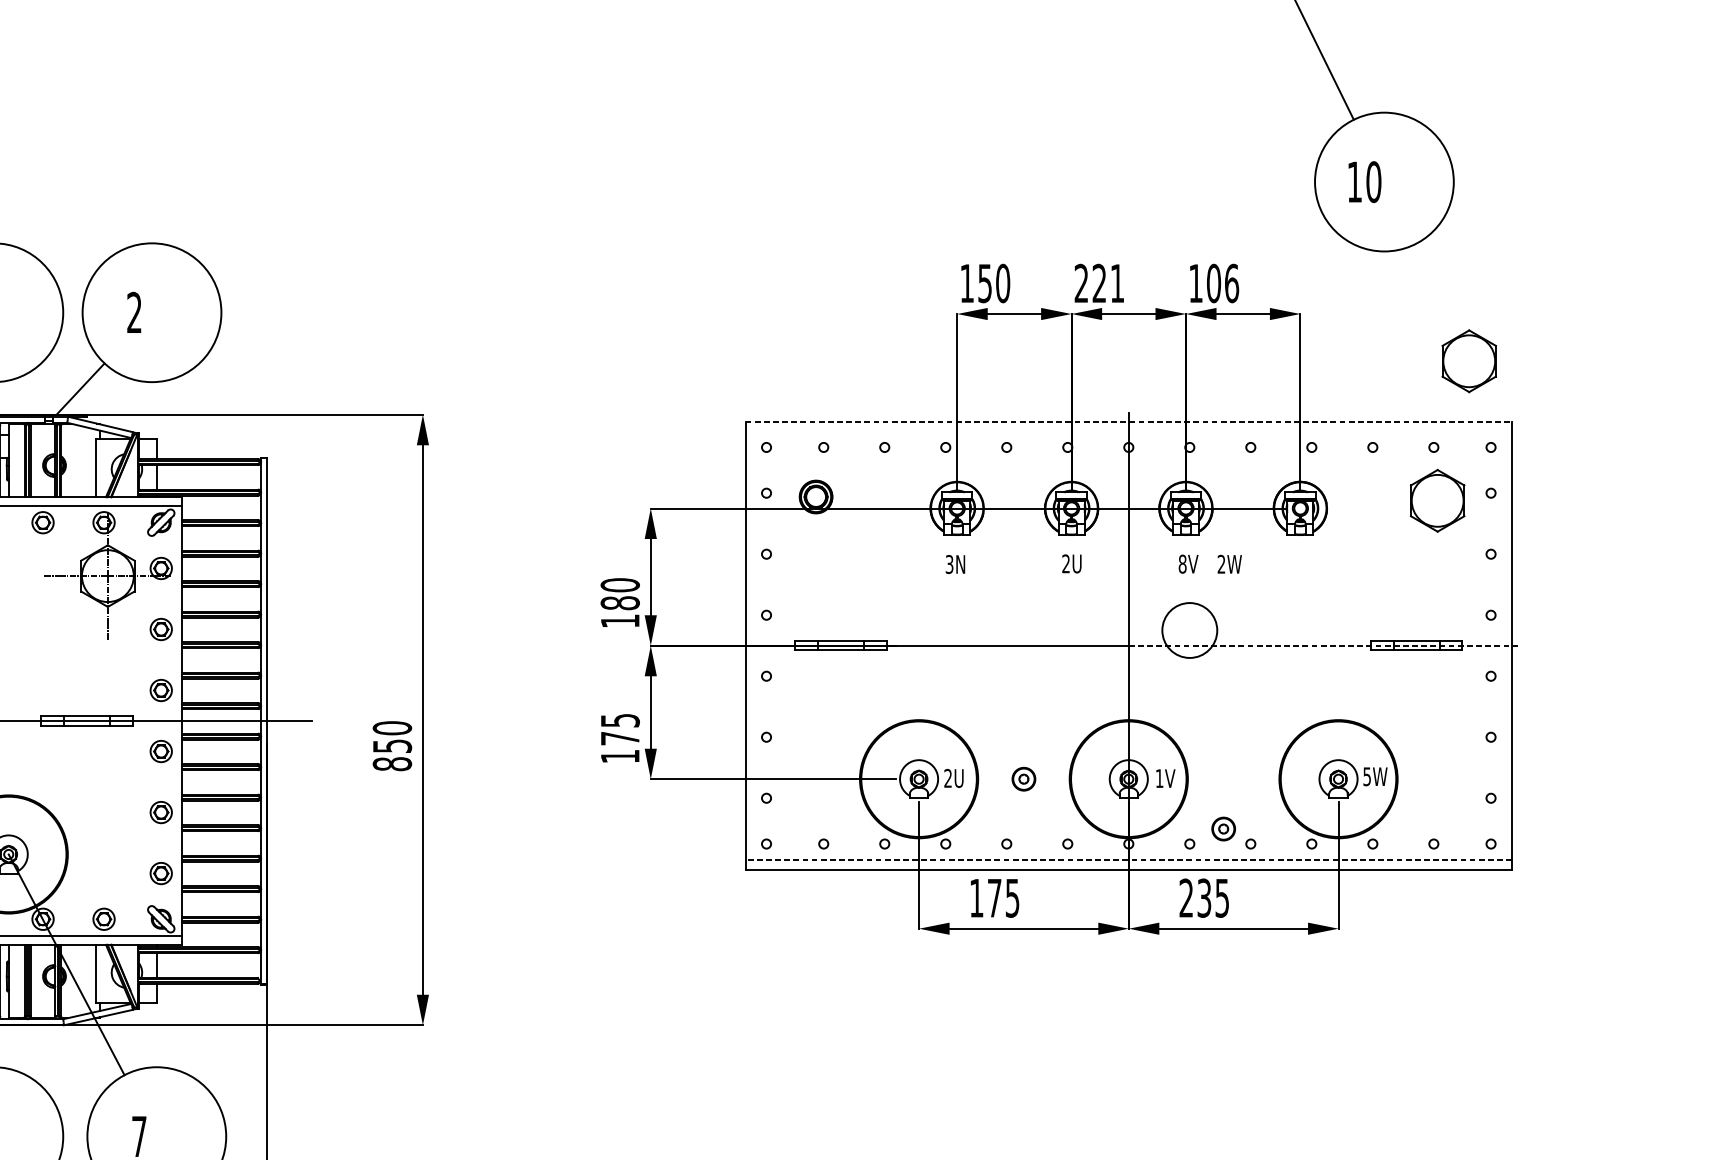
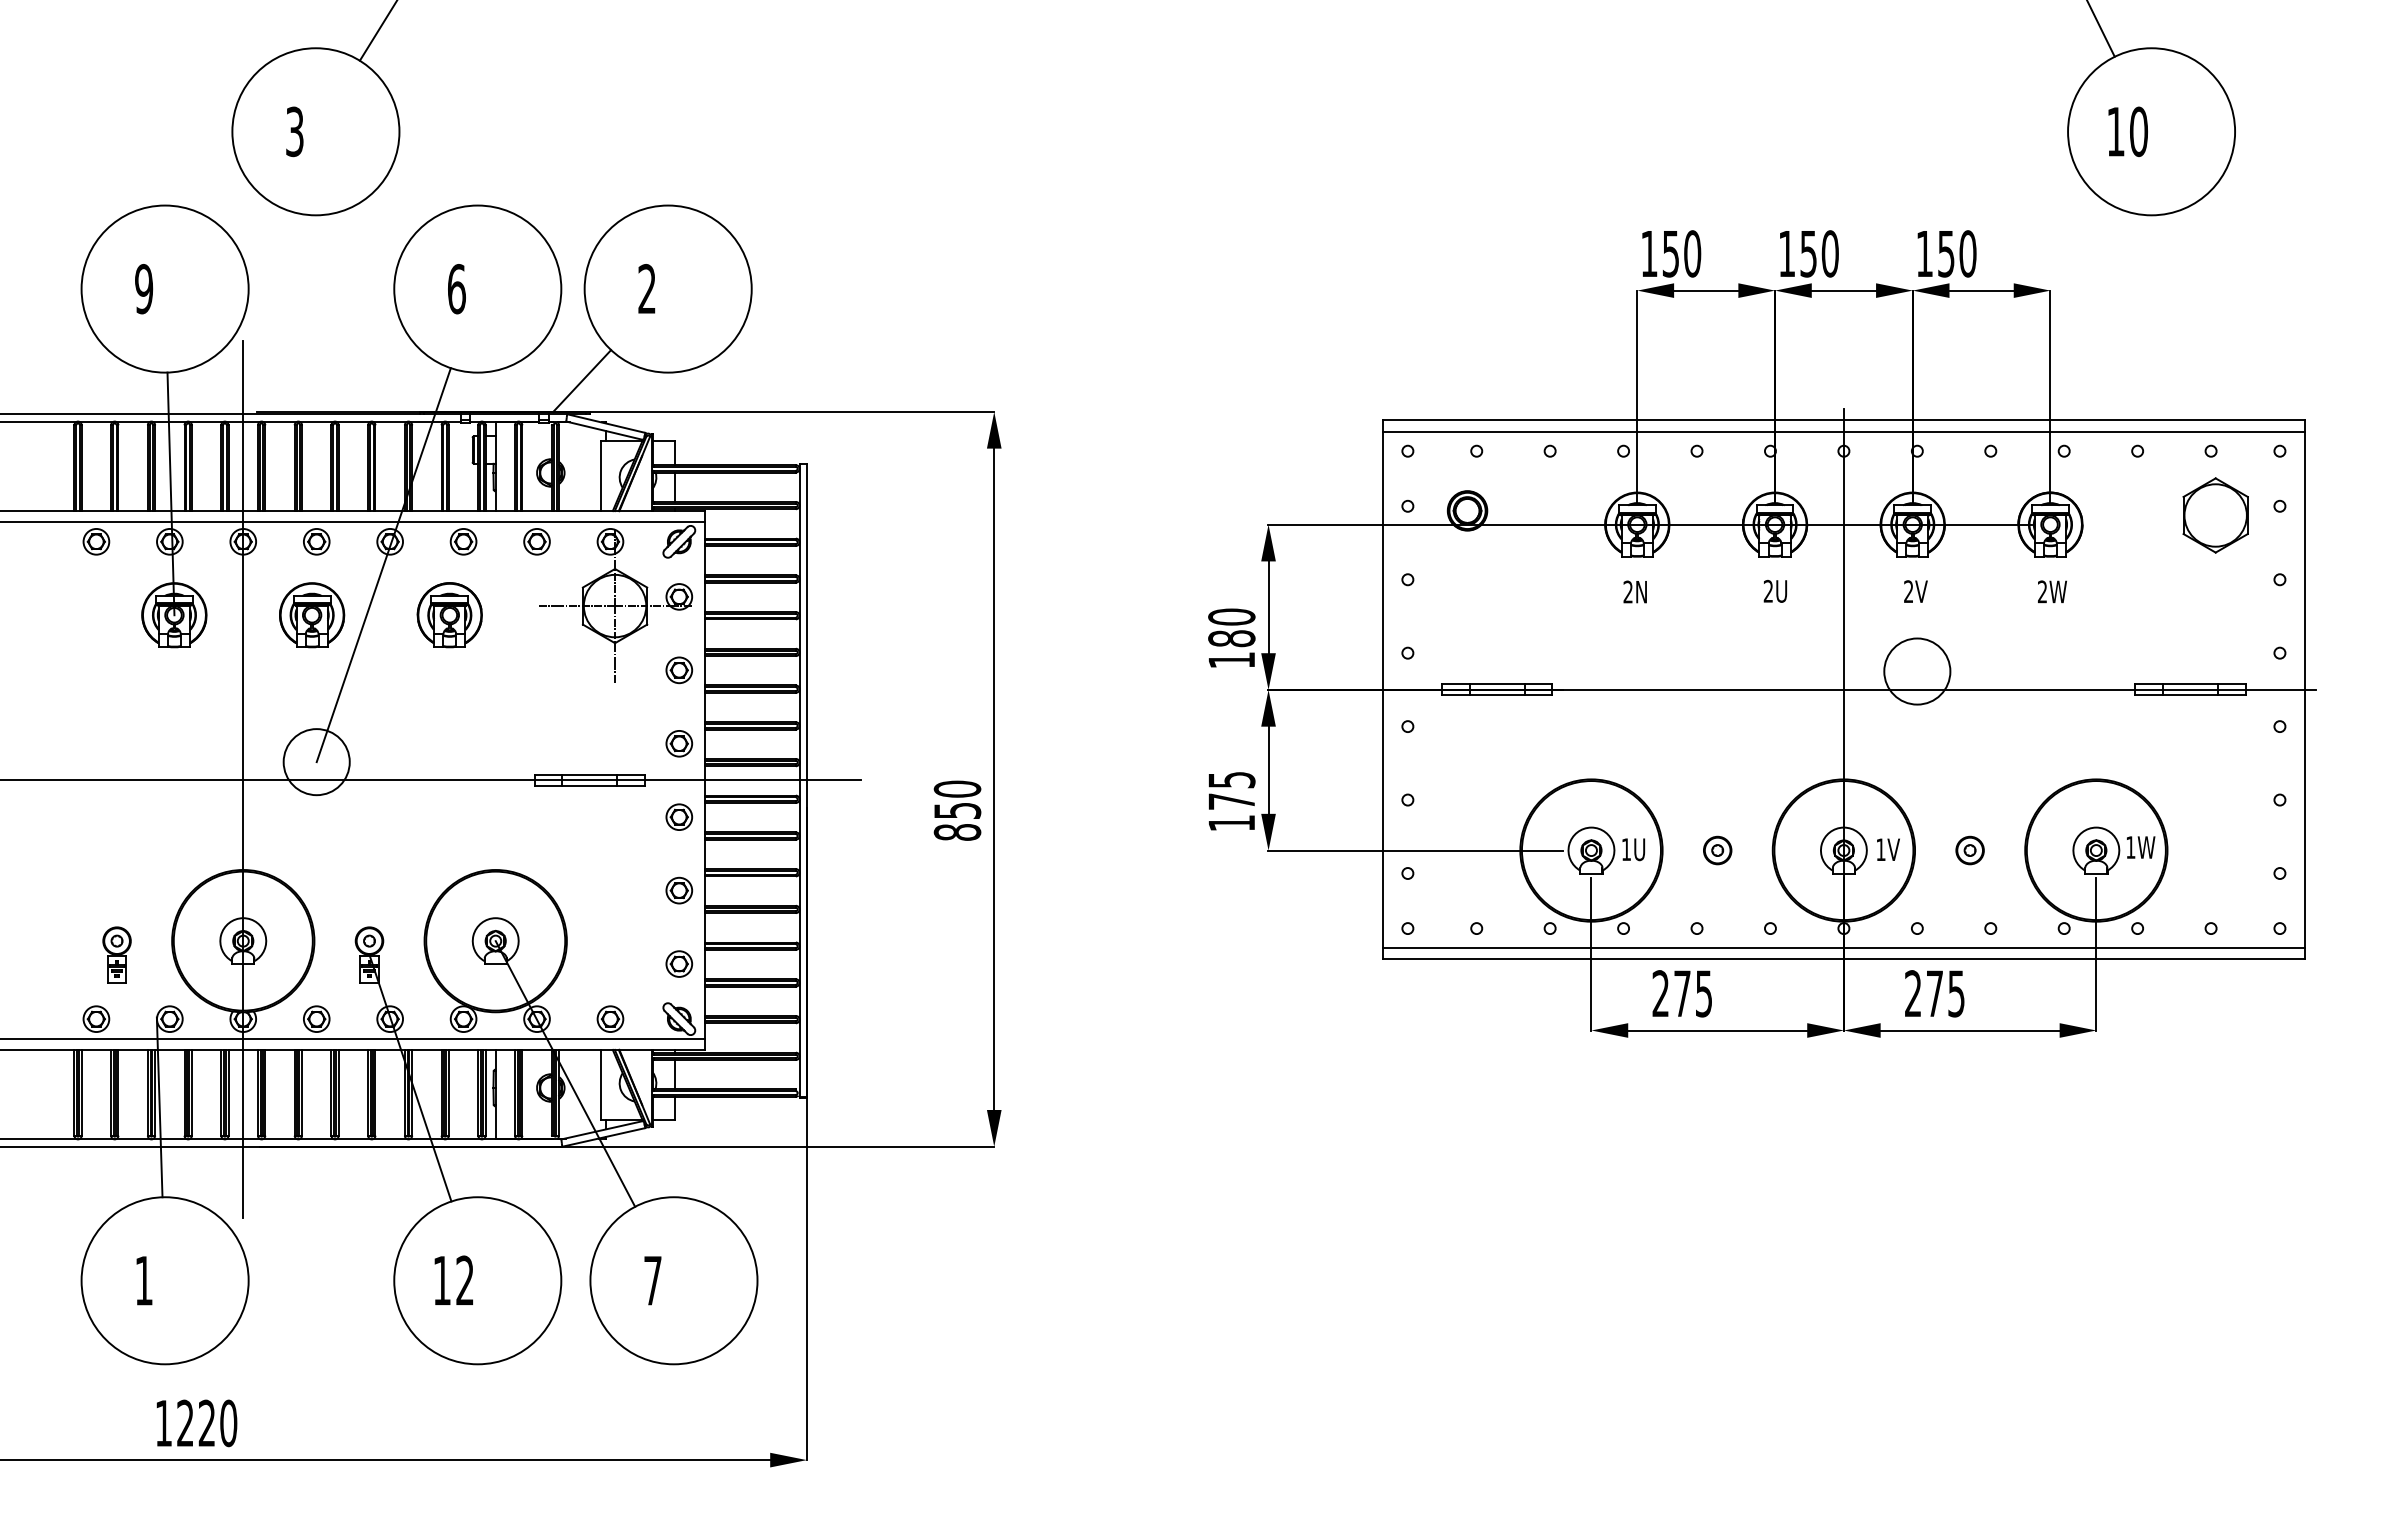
text: (1099, 283) -> (1808, 253), 221 -> 150
text: (1223, 283) -> (1957, 253), 106 -> 150
part: (1469, 361) -> (2253, 347), removed
line: (1129, 421) -> (1844, 420), dashed -> solid
line: (1128, 431) -> (1843, 431), added
text: (1182, 563) -> (1908, 591), 8V -> 2V
text: (1229, 563) -> (2052, 591), moved
text: (949, 564) -> (1627, 592), 3N -> 2N
line: (1325, 645) -> (2080, 689), dashed -> solid
text: (1366, 776) -> (2130, 847), 5W -> 1W
text: (947, 778) -> (1625, 849), 2U -> 1U
part: (1223, 829) -> (1969, 850), moved
line: (1128, 860) -> (1843, 948), dashed -> solid
text: (976, 897) -> (1660, 993), 175 -> 275
text: (1204, 897) -> (1934, 993), 235 -> 275

